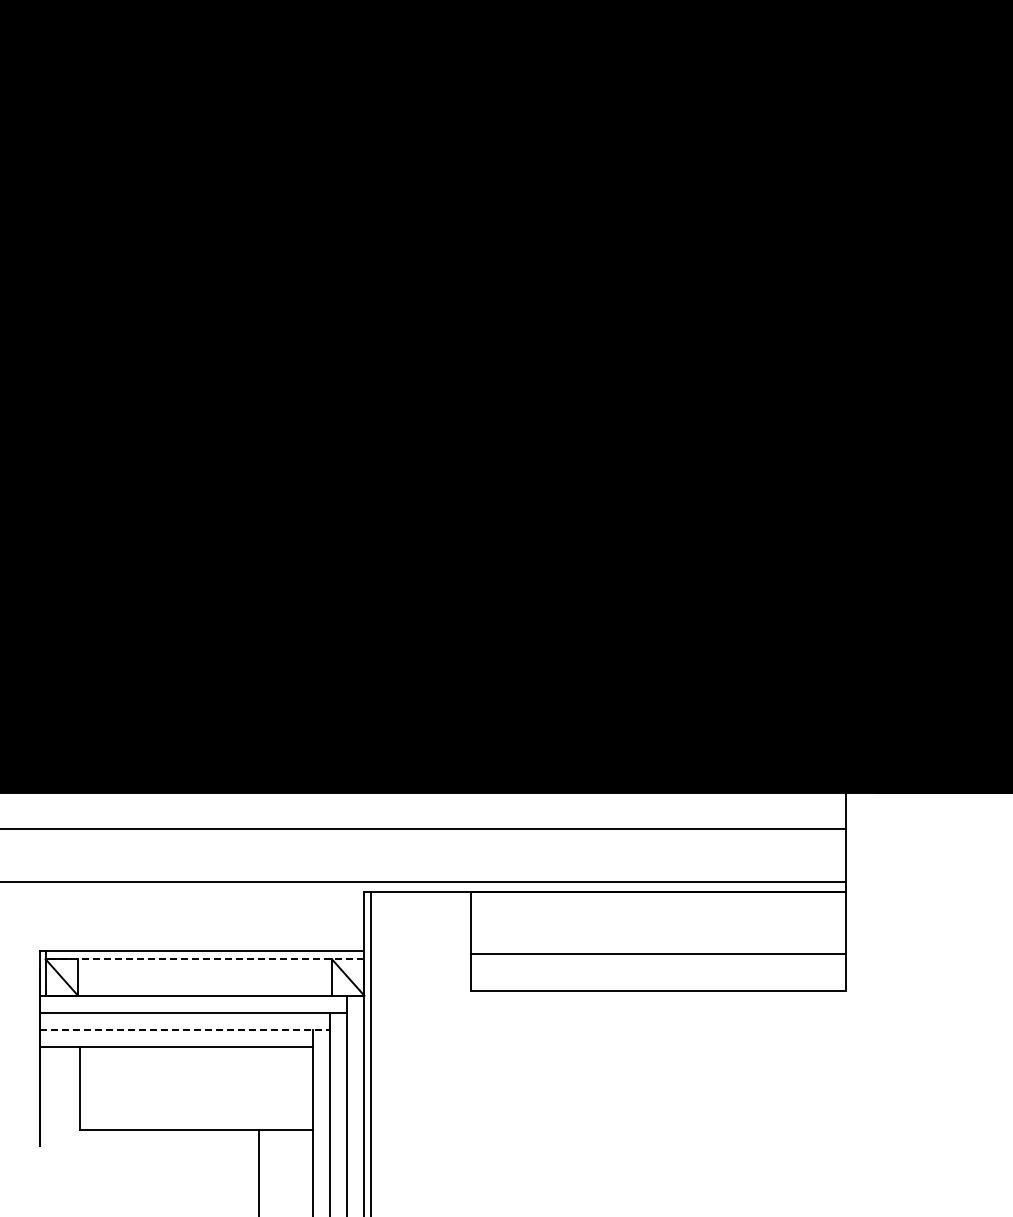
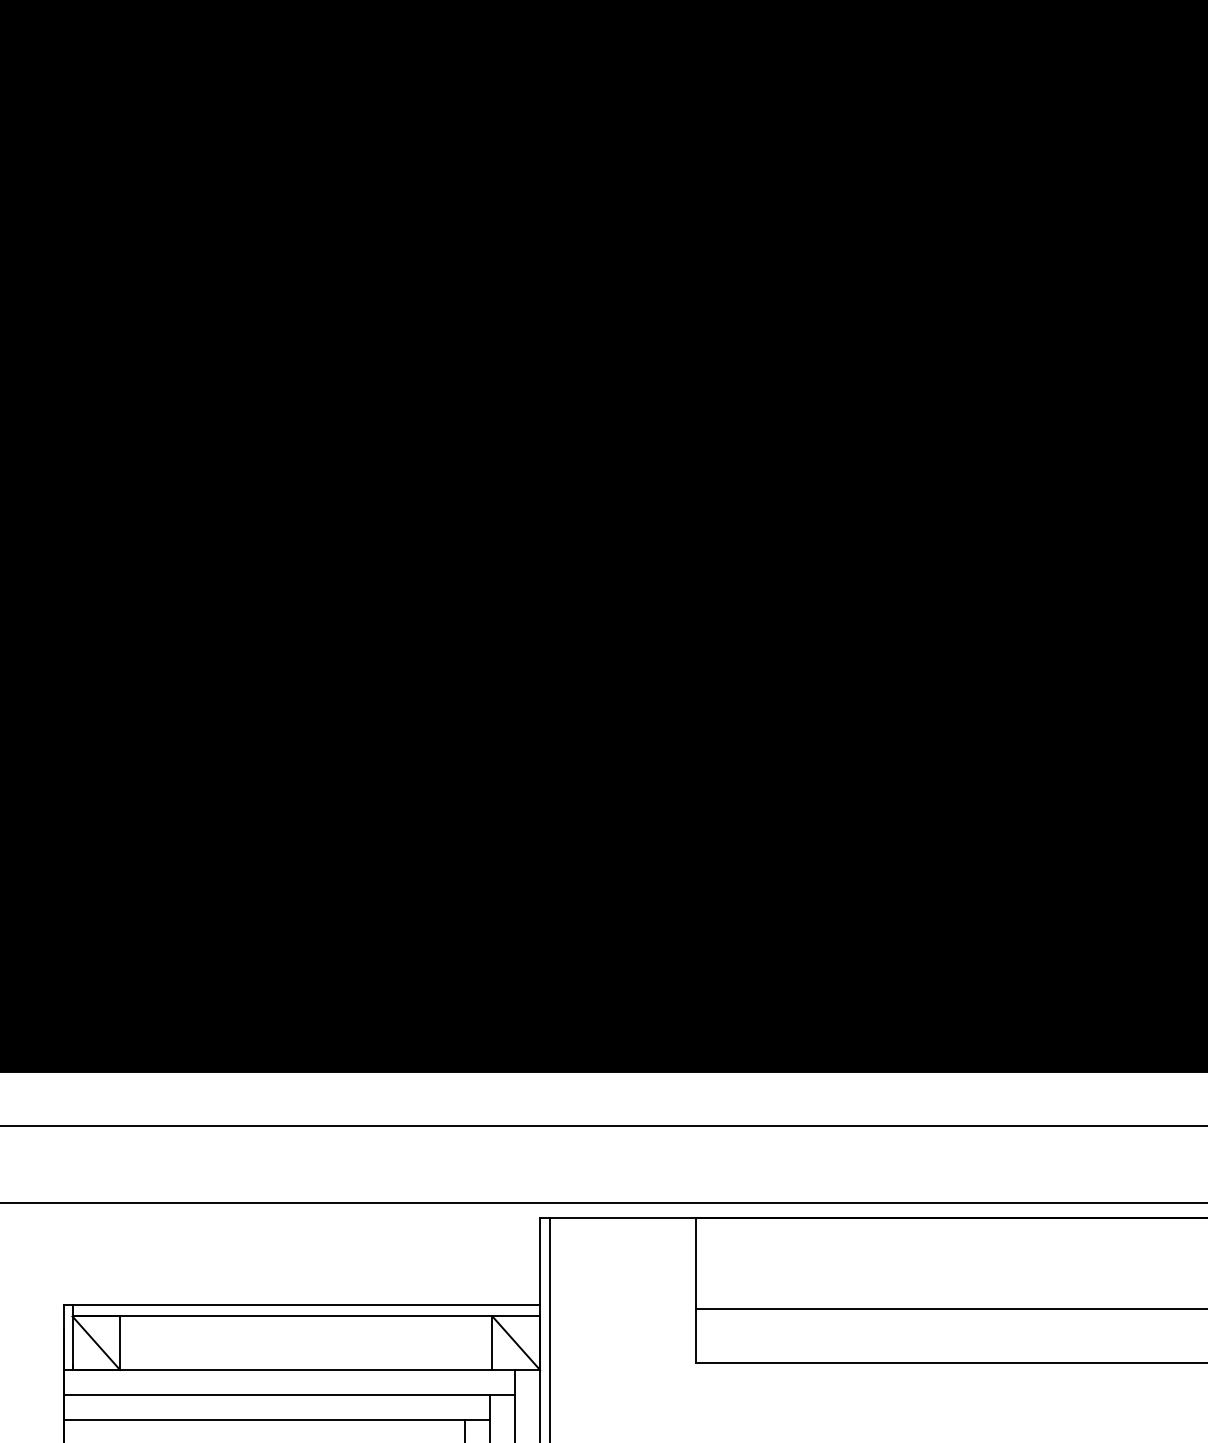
line: (204, 959) -> (305, 1316), dashed -> solid
line: (185, 1029) -> (277, 1419), dashed -> solid

